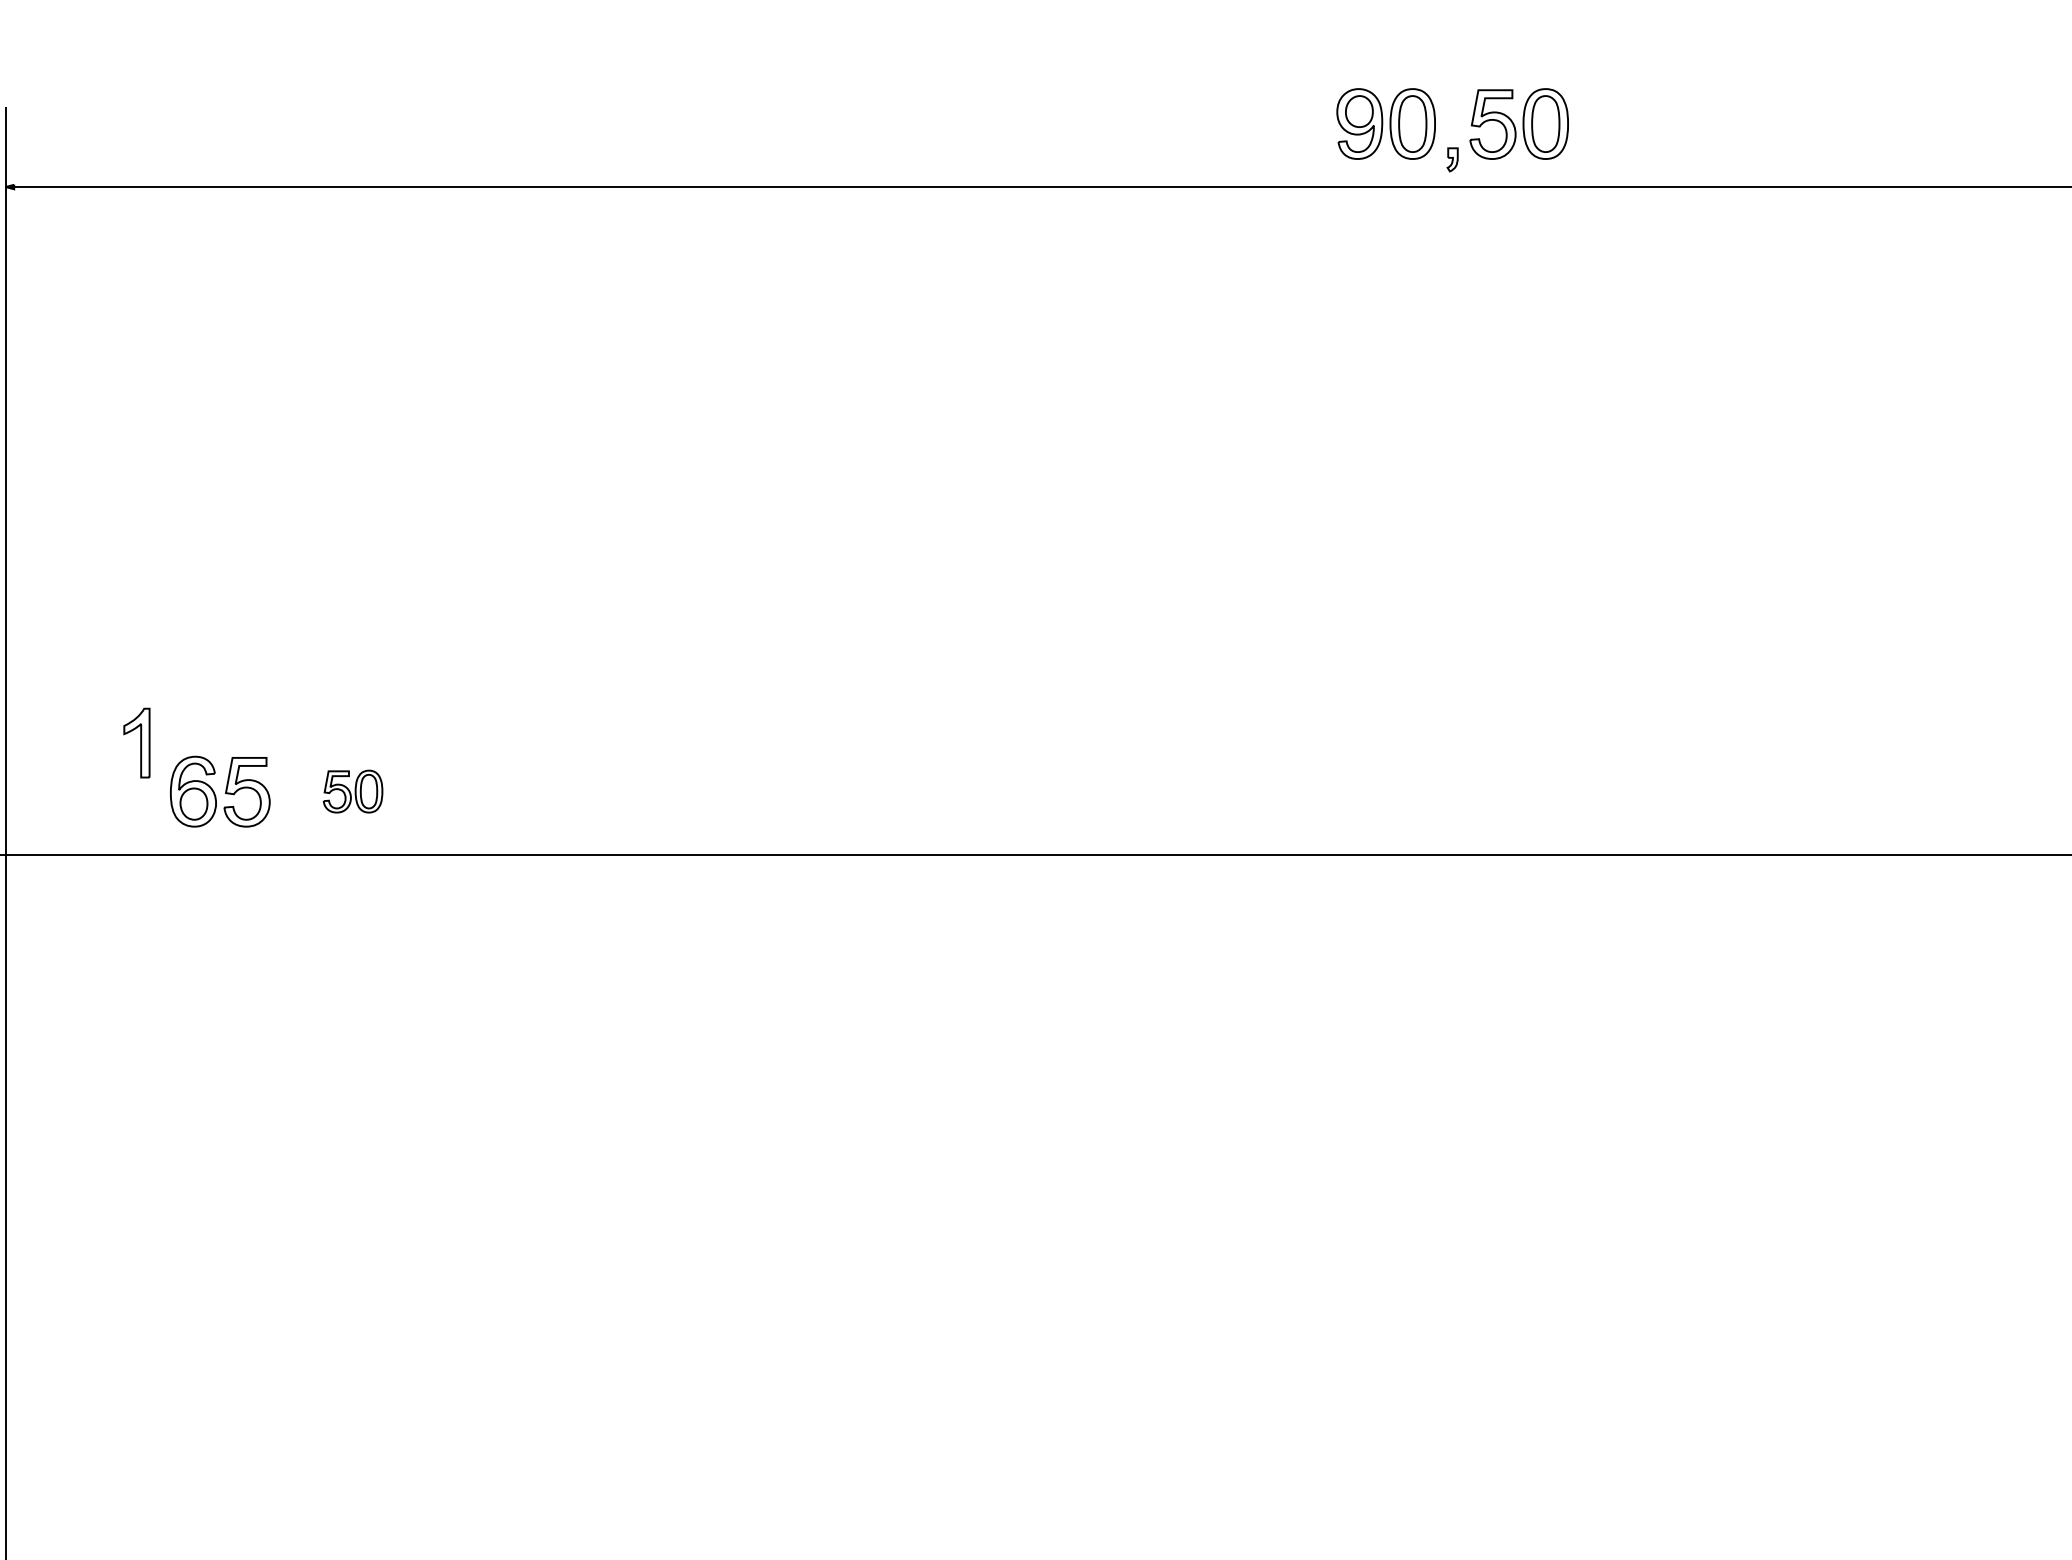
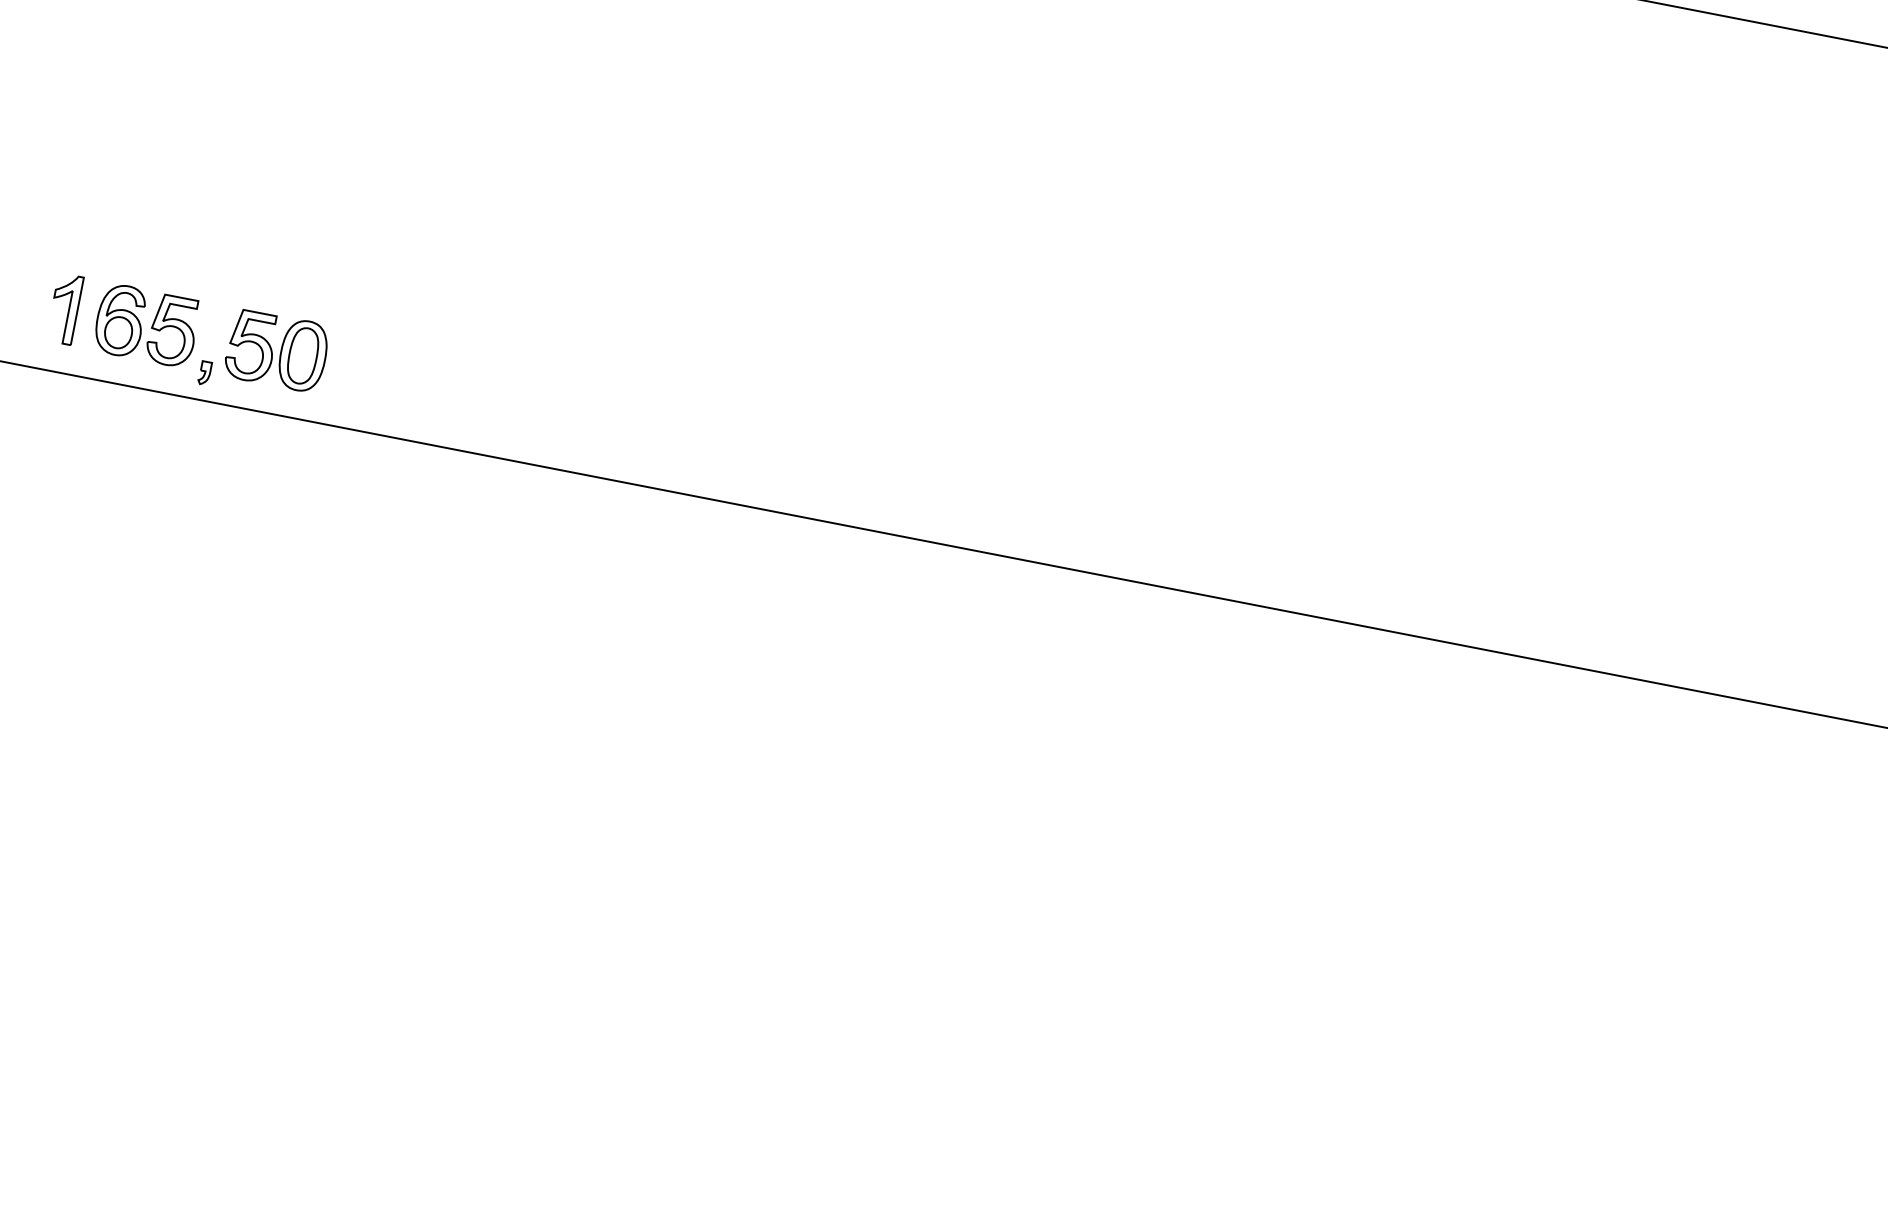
part: (136, 742) -> (64, 308), moved
part: (352, 791) -> (276, 350), size x1.67
part: (286, 827) -> (204, 373), added

